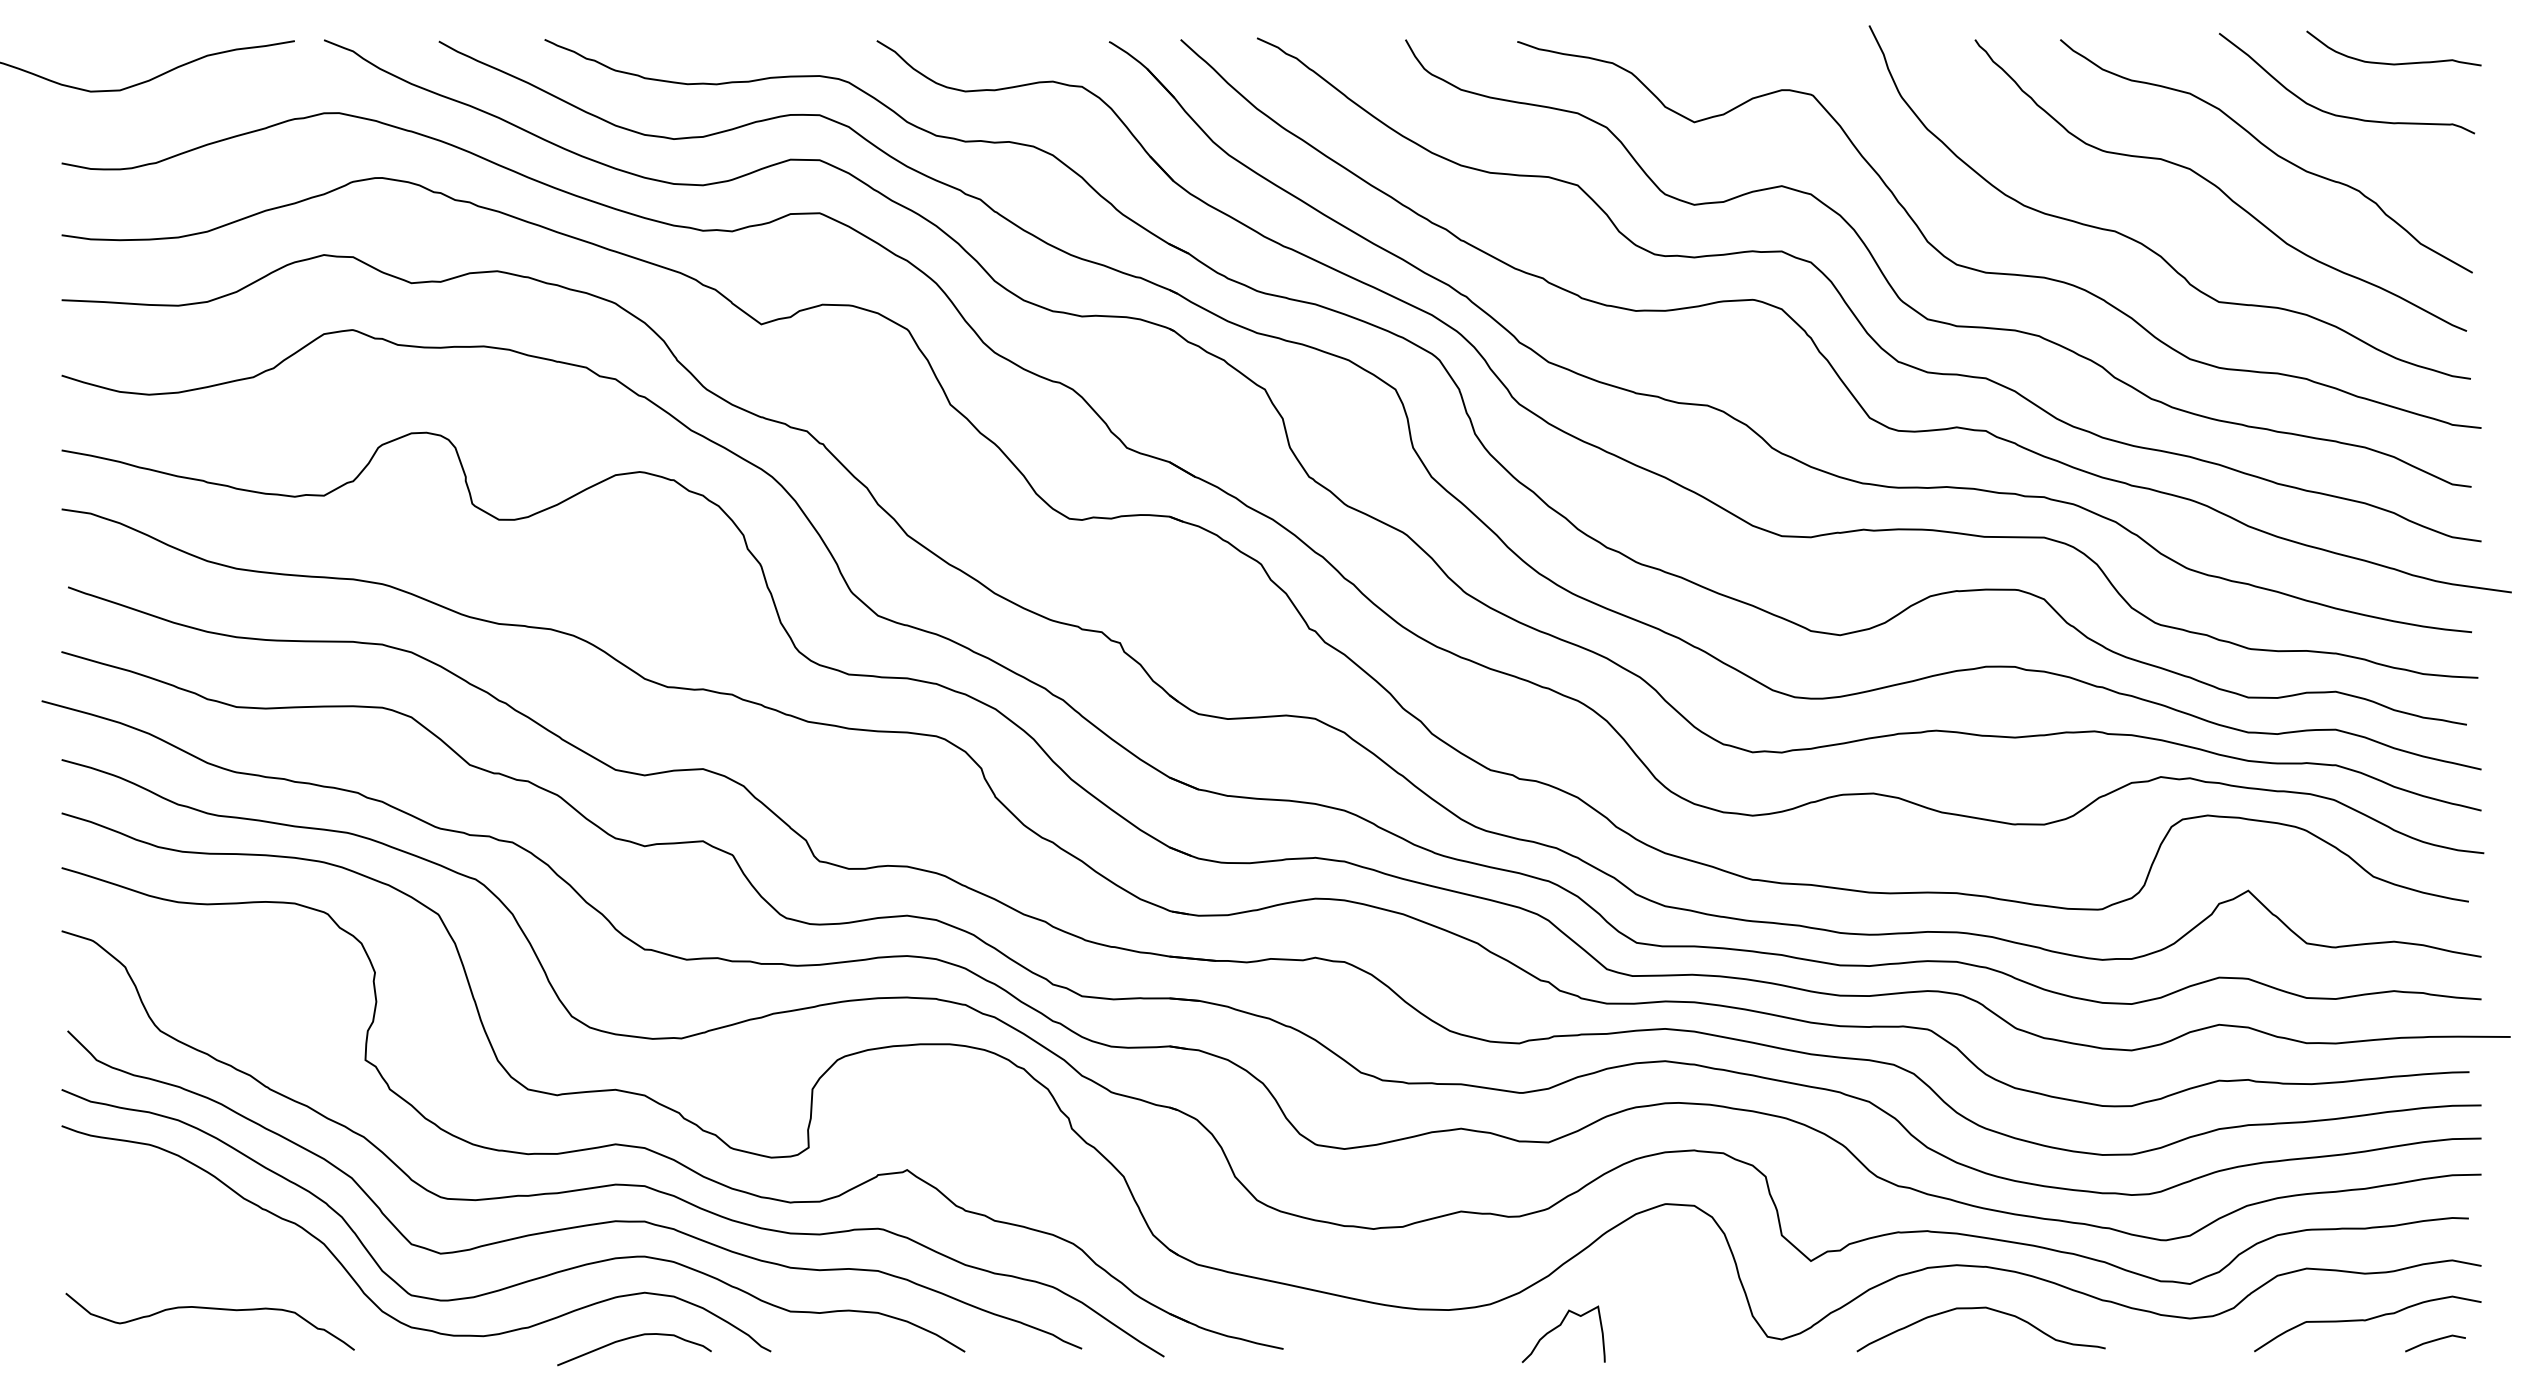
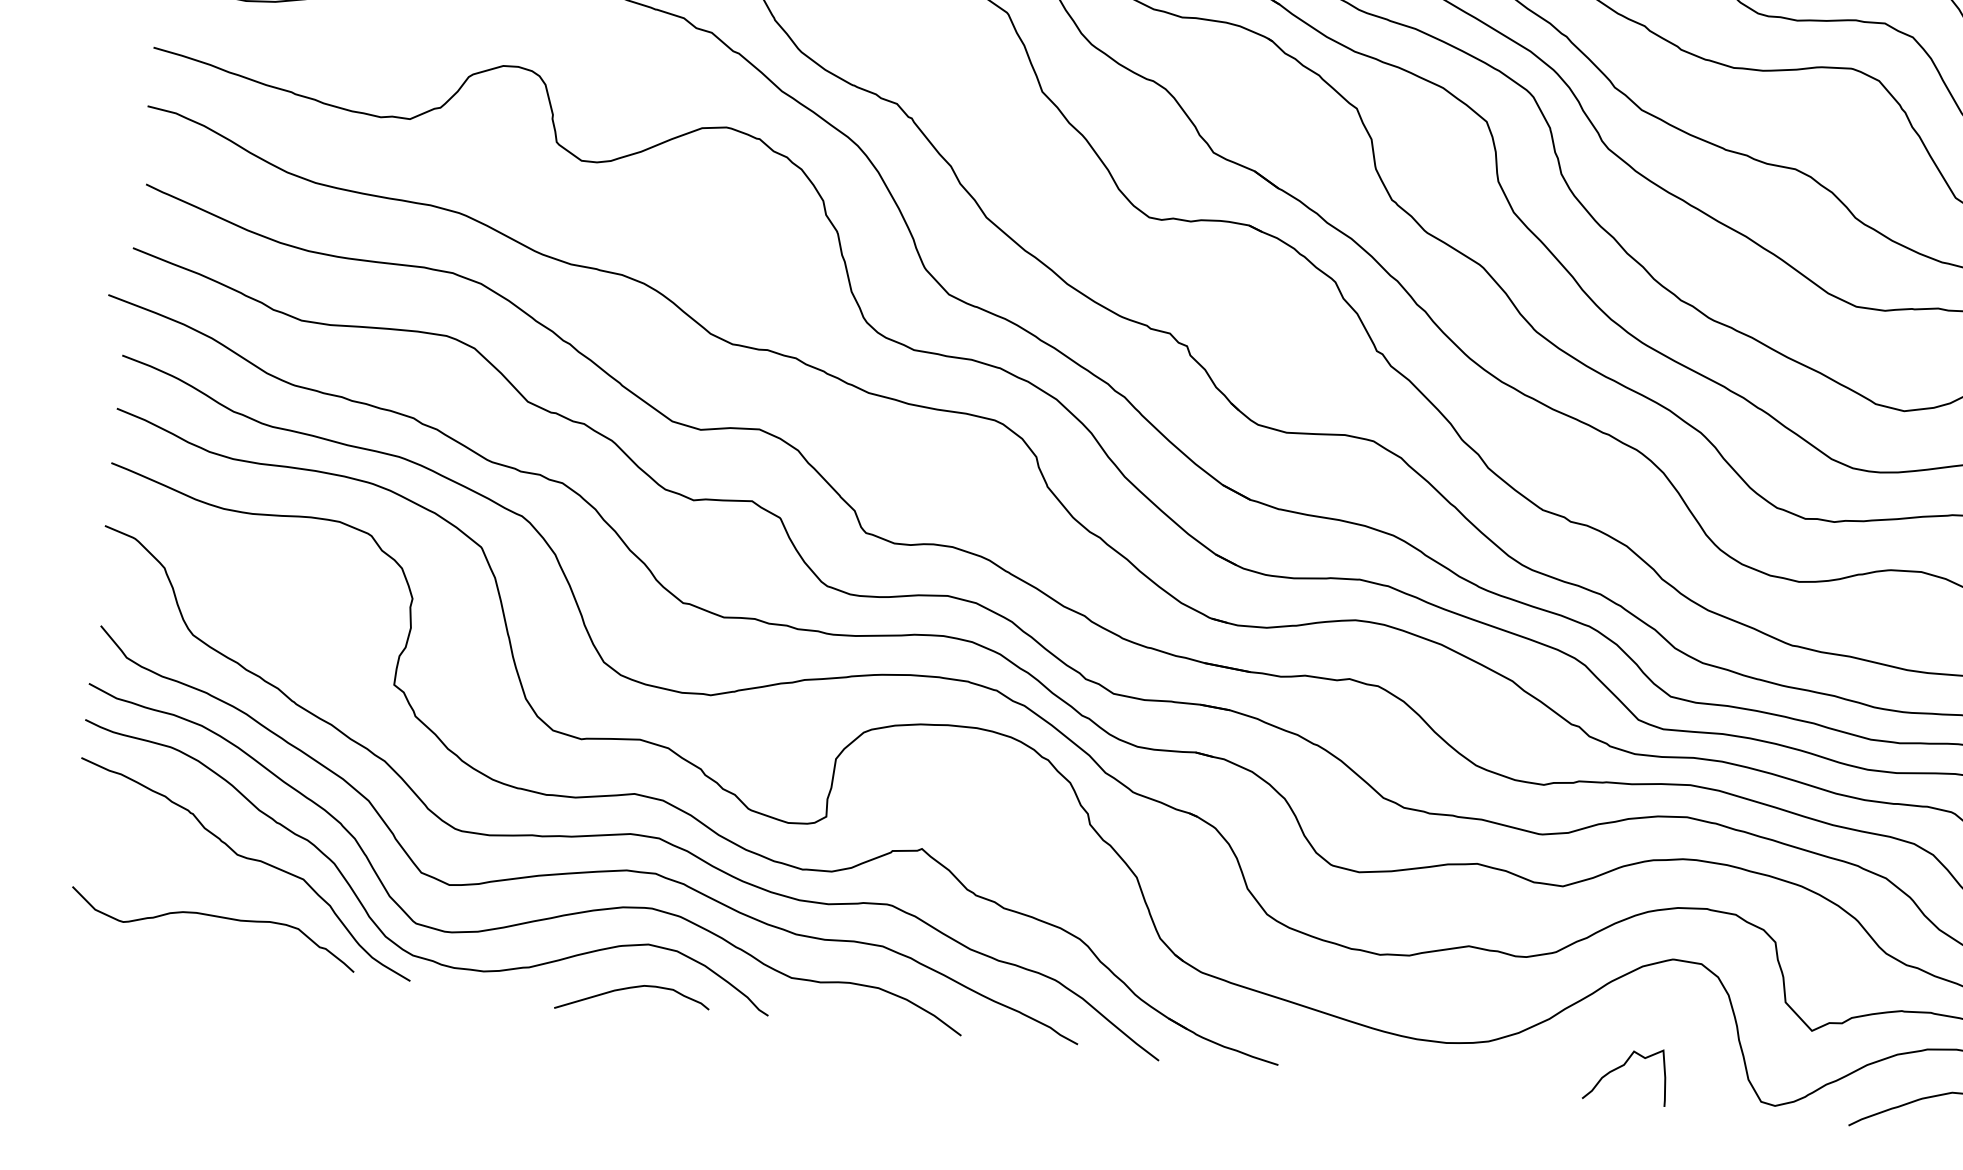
curve: (236, 1248) -> (246, 859), added
curve: (1558, 1327) -> (1621, 1067), moved

